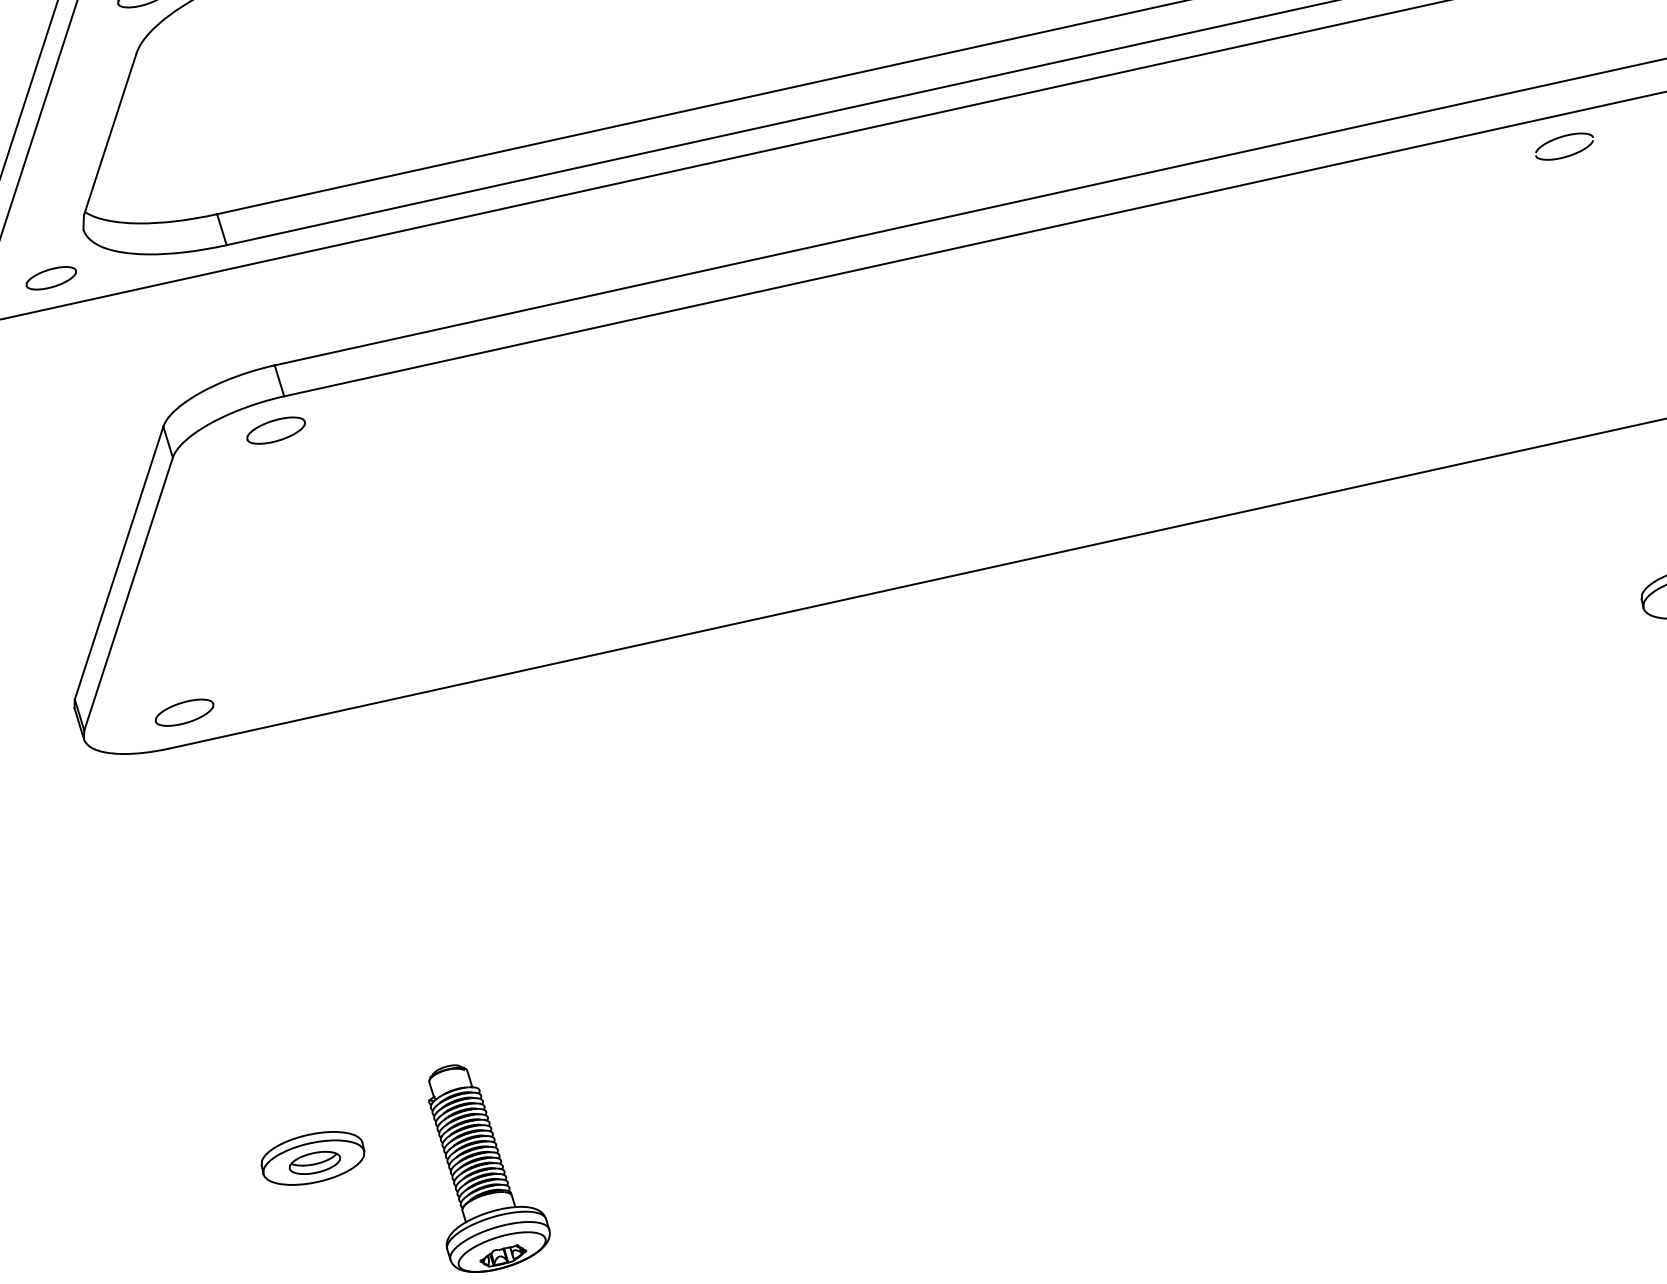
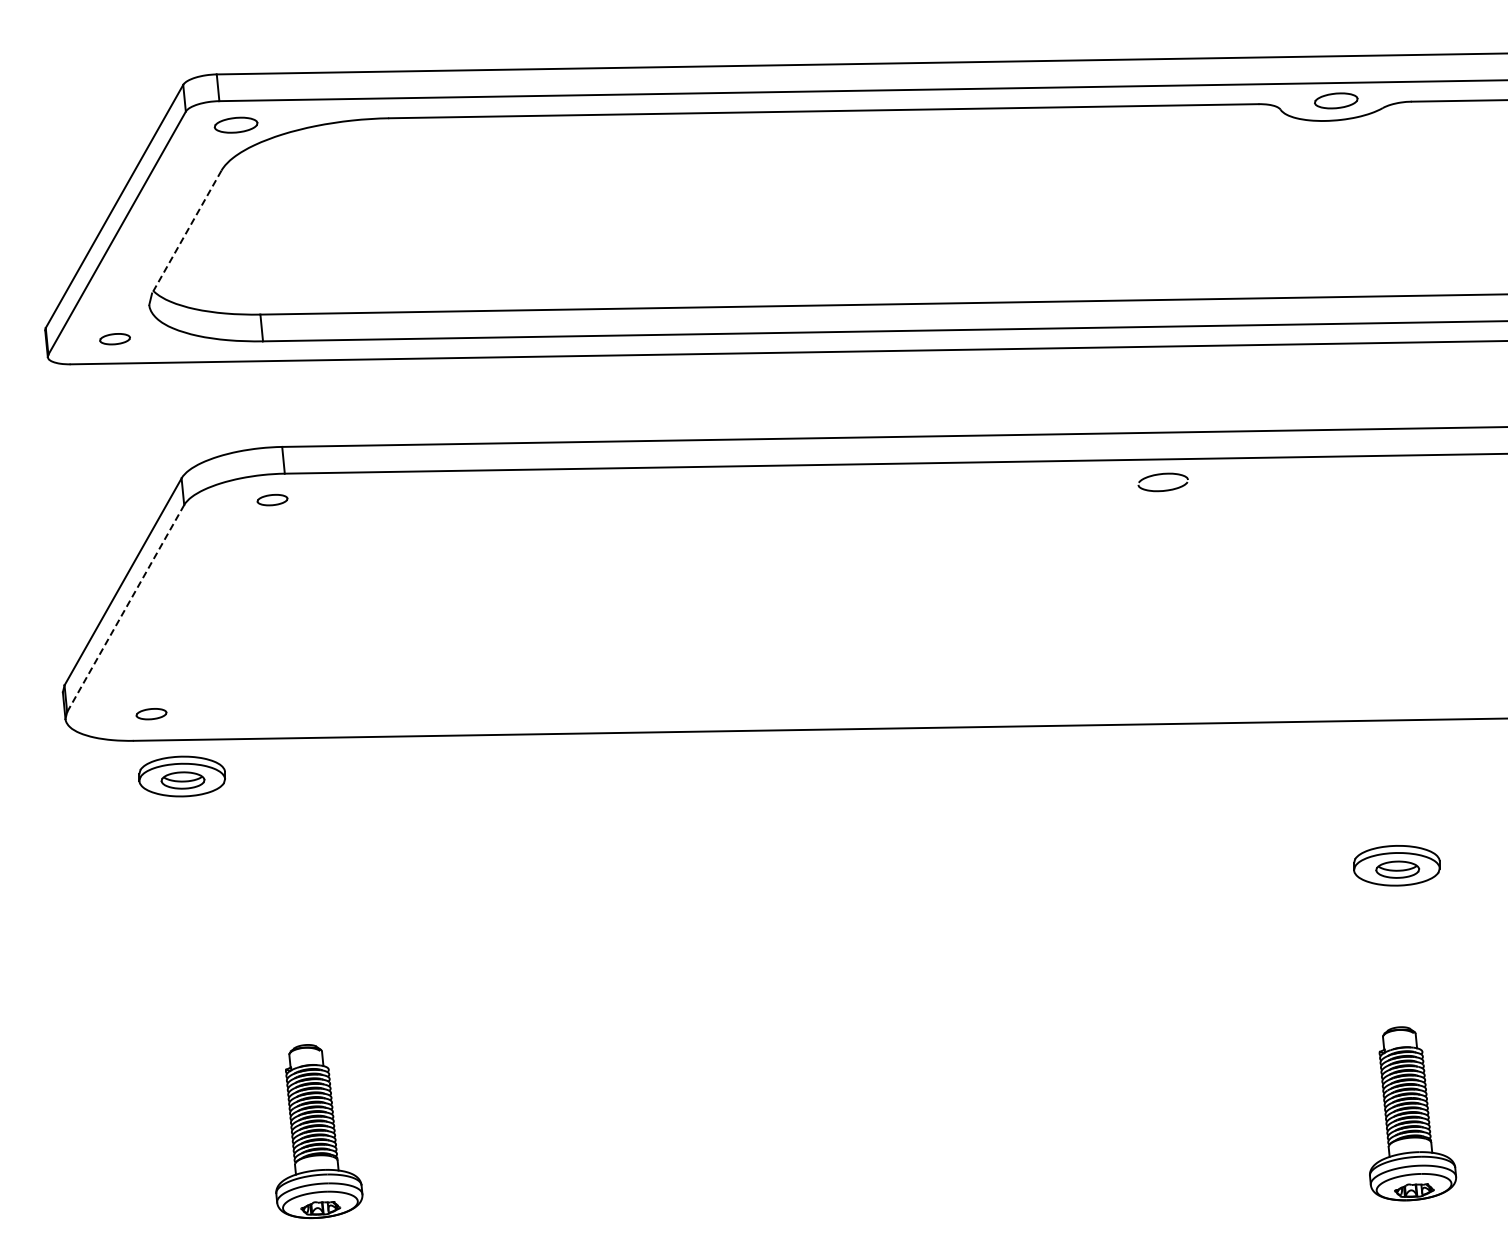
line: (110, 134) -> (186, 232), solid -> dashed
part: (1559, 139) -> (1160, 475), moved
part: (50, 277) -> (114, 338), size x0.7
part: (275, 429) -> (272, 499), size x0.6
line: (128, 594) -> (125, 608), solid -> dashed
part: (184, 711) -> (151, 713), size x0.6
part: (312, 1158) -> (181, 776), moved

